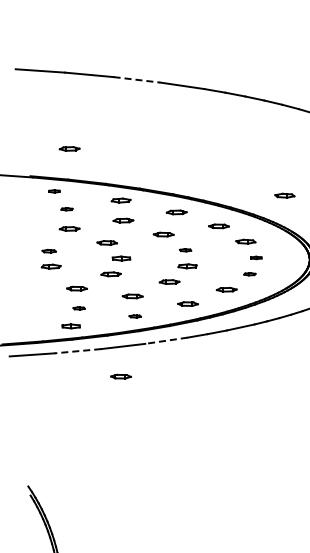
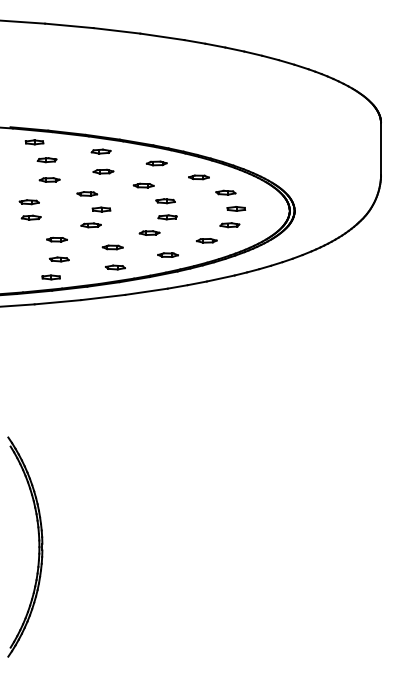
line: (137, 79) -> (117, 30), dashed -> solid
part: (69, 148) -> (49, 99), removed
part: (54, 191) -> (34, 142), size x1.67
part: (284, 195) -> (264, 146), removed
part: (66, 209) -> (46, 160), size x1.67
part: (185, 250) -> (165, 201), size x1.67
part: (48, 251) -> (28, 202), size x1.43
part: (256, 257) -> (236, 208), size x1.67
part: (249, 274) -> (229, 225), size x1.67
part: (78, 308) -> (58, 259), size x1.67
part: (134, 316) -> (114, 267), size x1.67
line: (166, 340) -> (146, 291), dashed -> solid
line: (77, 351) -> (57, 302), dashed -> solid
part: (120, 376) -> (100, 327), removed

